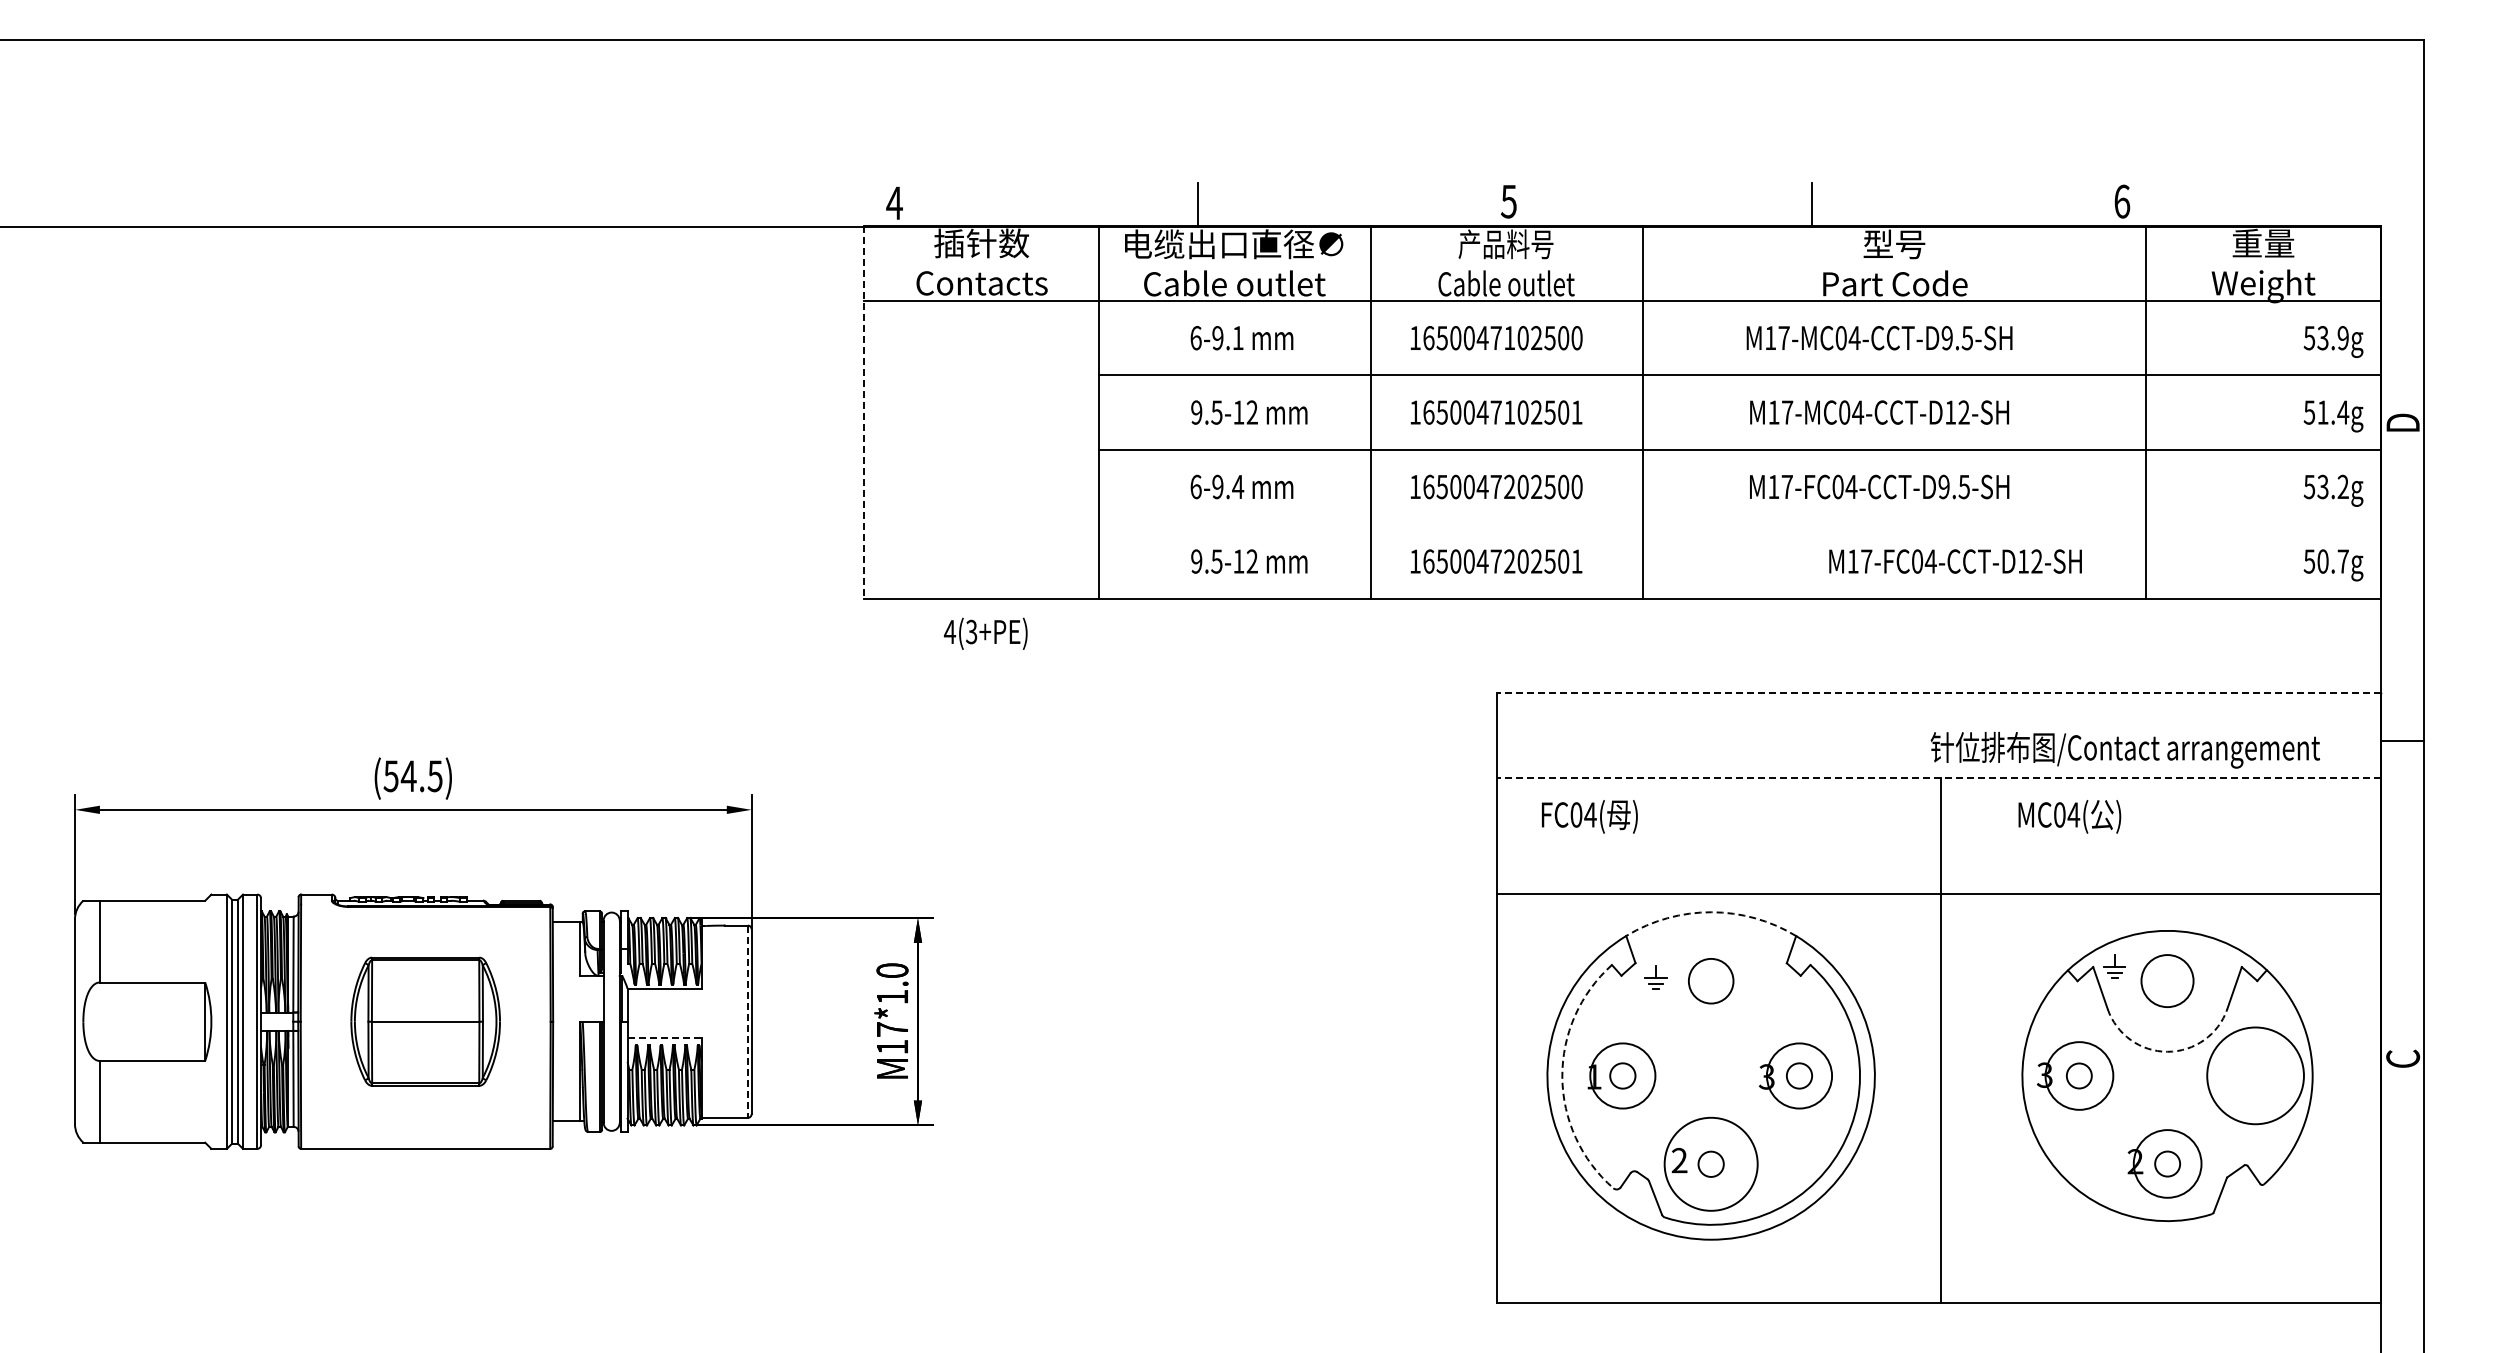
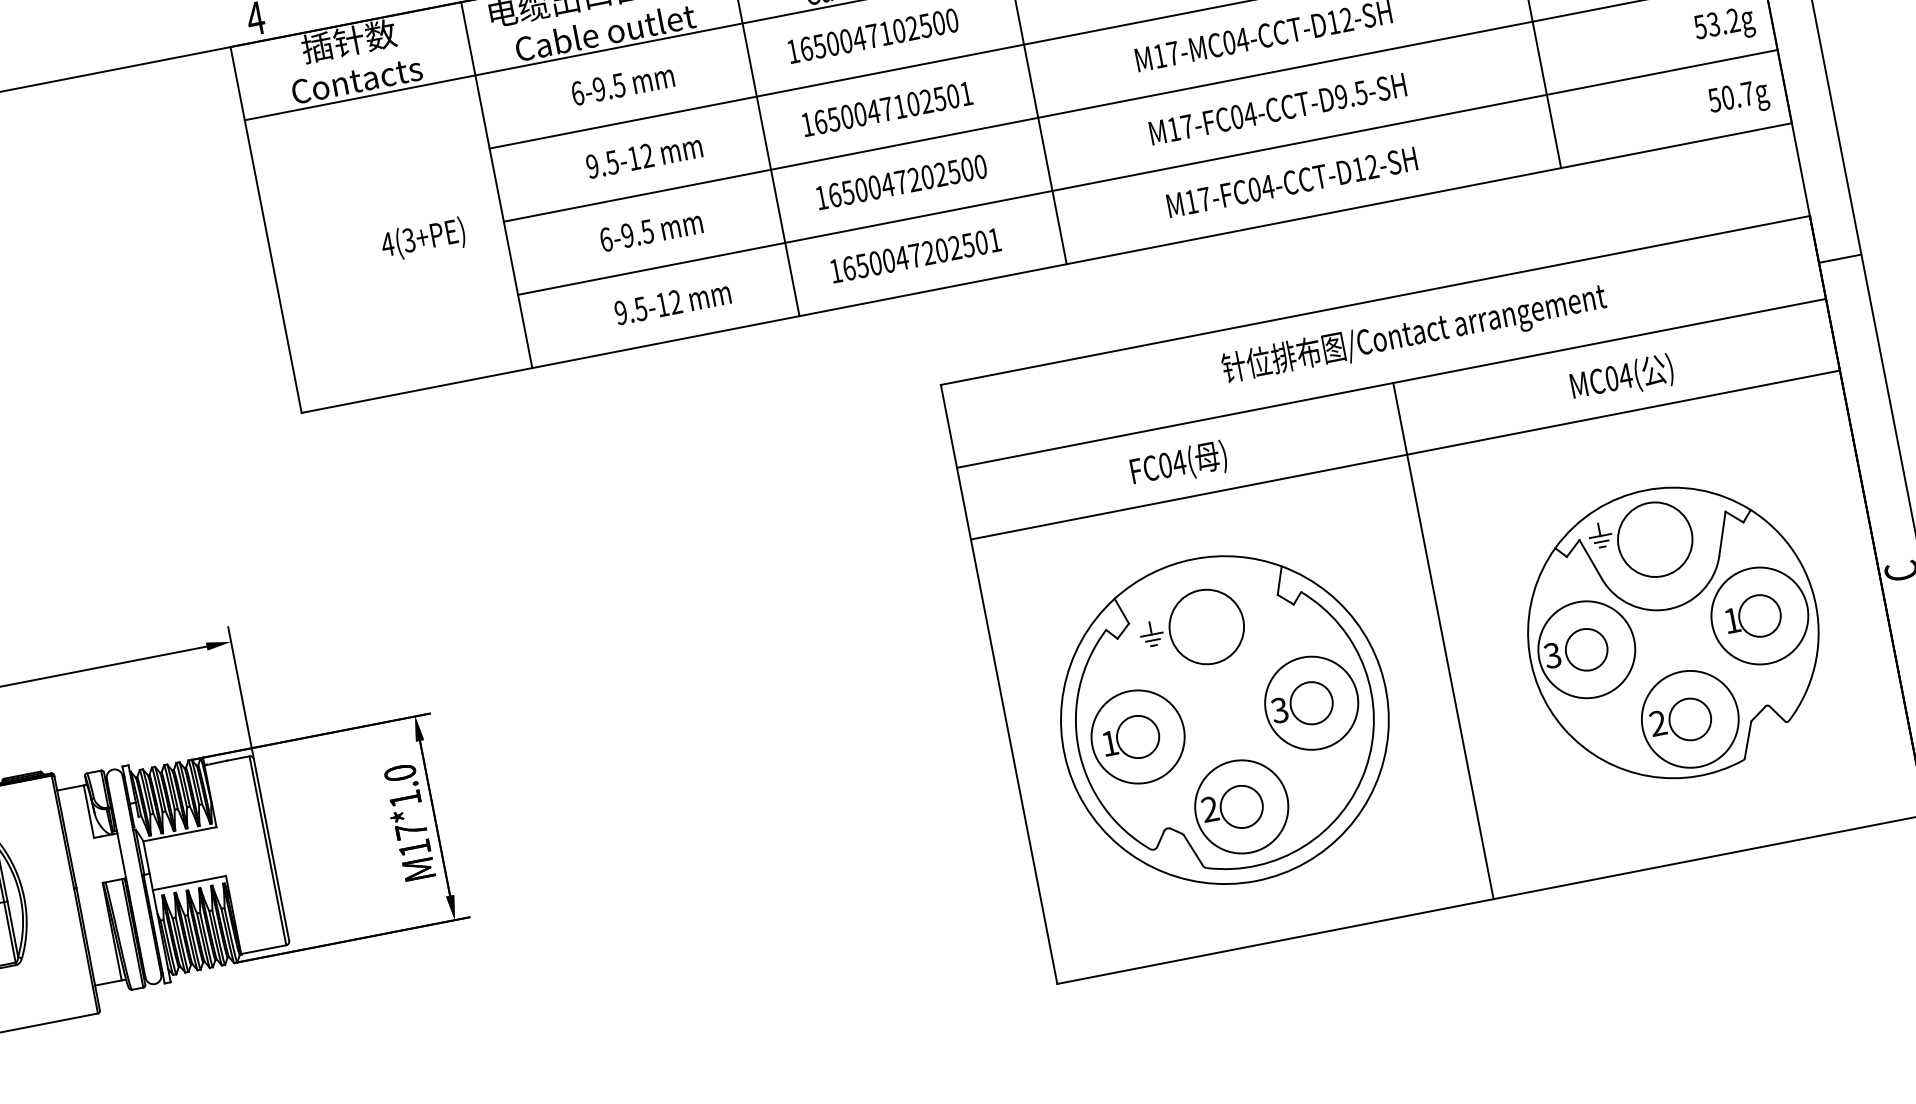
text: (1237, 338) -> (618, 85), 6-9.1 -> 6-9.5
line: (864, 413) -> (266, 230), dashed -> solid
text: (1238, 487) -> (647, 232), 6-9.4 -> 6-9.5
line: (1739, 524) -> (1147, 172), added
text: (1955, 561) -> (1292, 182), moved
text: (985, 633) -> (422, 239), moved
line: (1938, 693) -> (1375, 300), dashed -> solid
text: (2124, 749) -> (1413, 334), moved
line: (1938, 777) -> (1391, 383), dashed -> solid
text: (1589, 816) -> (1178, 464), moved
text: (2069, 816) -> (1621, 378), moved
line: (1938, 894) -> (1405, 455), moved
arc: (1711, 912) -> (1193, 559), dashed -> solid
circle: (2167, 980) -> (1655, 539), size x1.43
circle: (1710, 981) -> (1206, 627), size x1.67
line: (747, 1022) -> (267, 851), dashed -> solid
line: (665, 1038) -> (190, 883), dashed -> solid
arc: (2167, 1051) -> (1668, 608), dashed -> solid
circle: (1622, 1075) -> (1137, 736), size x1.43
circle: (1622, 1075) -> (1137, 736), size x1.67
circle: (1799, 1075) -> (1311, 702), size x1.43
circle: (1799, 1075) -> (1311, 702), size x1.67
circle: (2079, 1075) -> (1586, 649), size x1.43
circle: (2079, 1075) -> (1586, 649), size x1.67
part: (2249, 1075) -> (1753, 616), added
arc: (1562, 1076) -> (1078, 749), dashed -> solid
circle: (2167, 1163) -> (1690, 718), size x1.43
circle: (2167, 1163) -> (1690, 718), size x1.67
circle: (1711, 1164) -> (1242, 807), size x1.67

